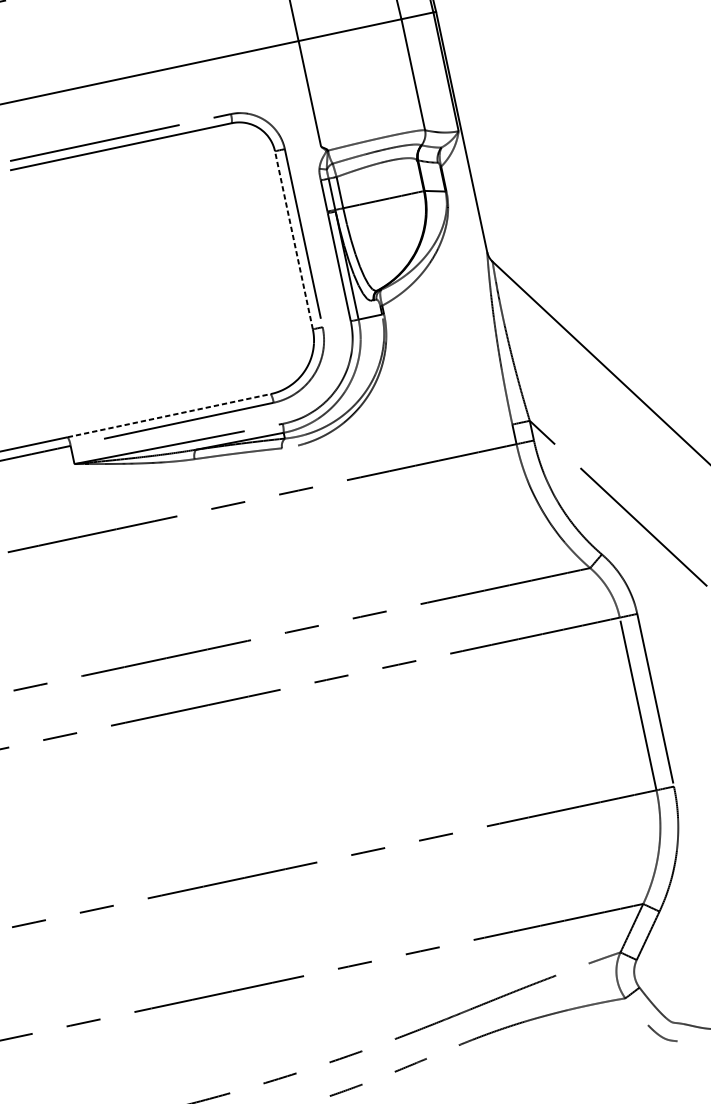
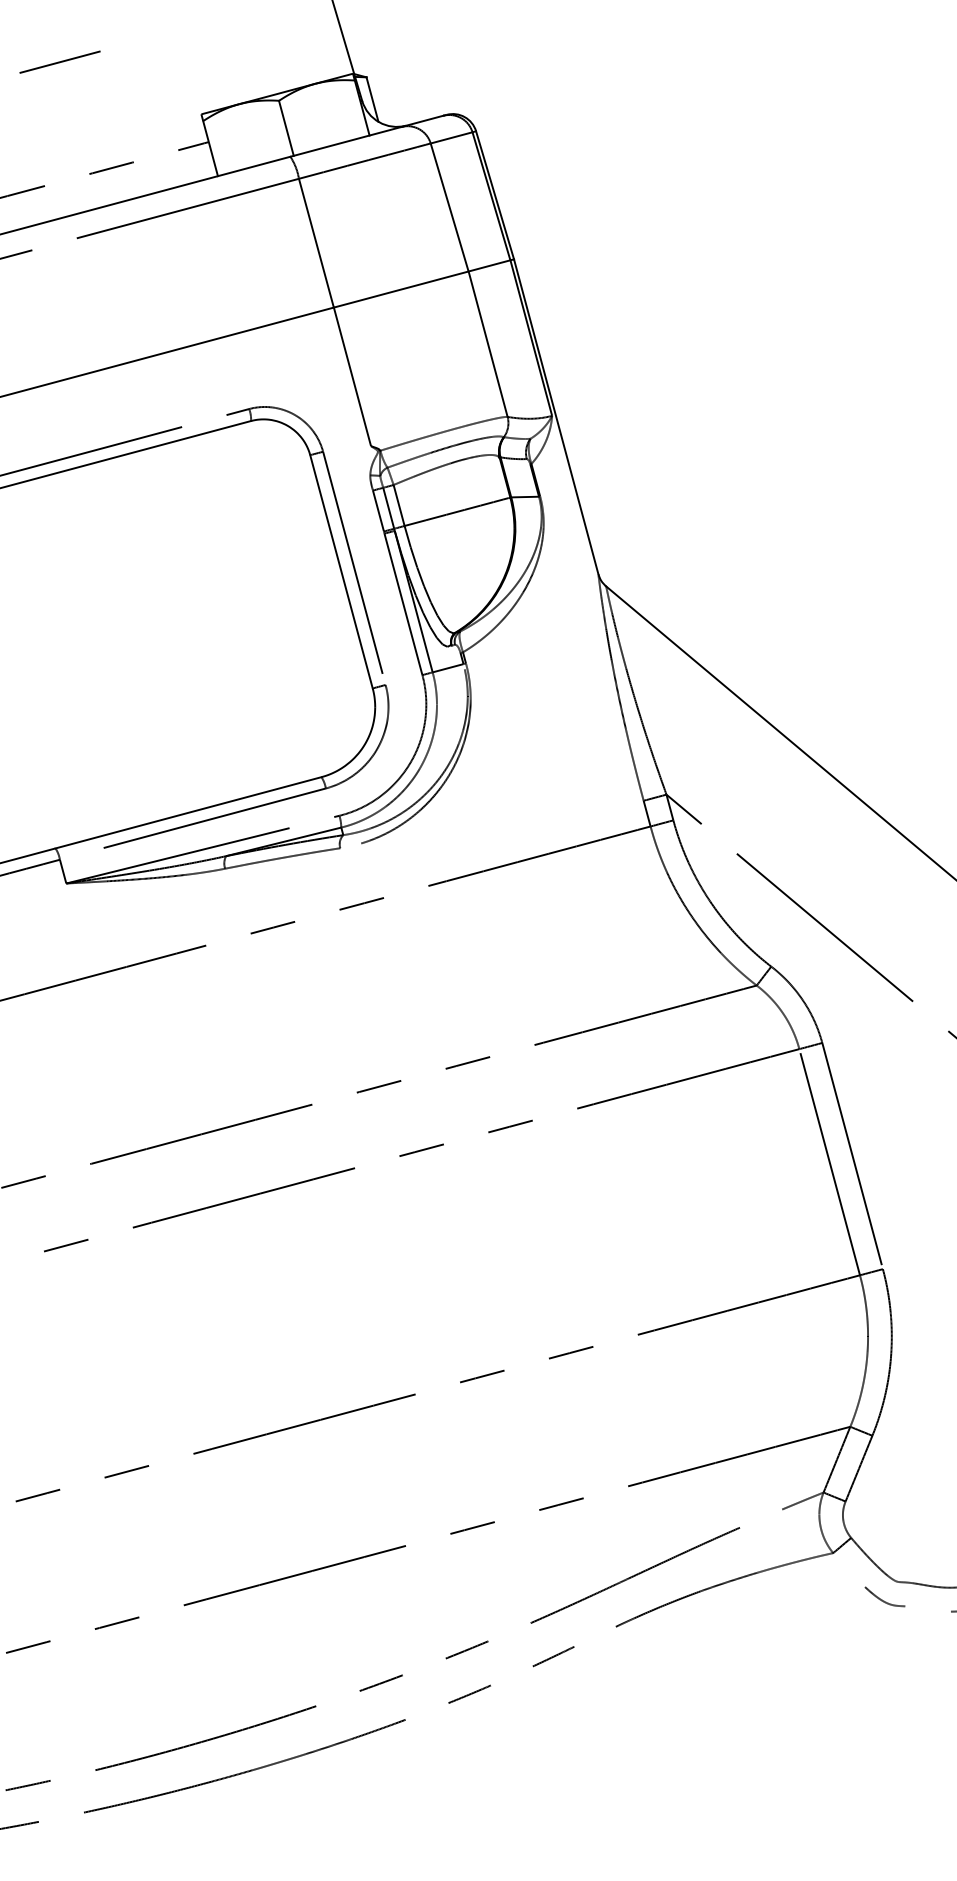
line: (293, 240) -> (341, 571), dashed -> solid
line: (169, 415) -> (188, 812), dashed -> solid

